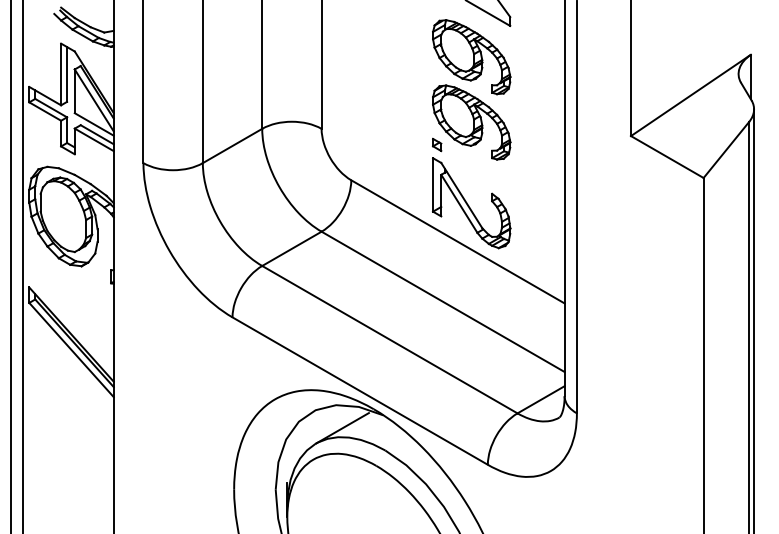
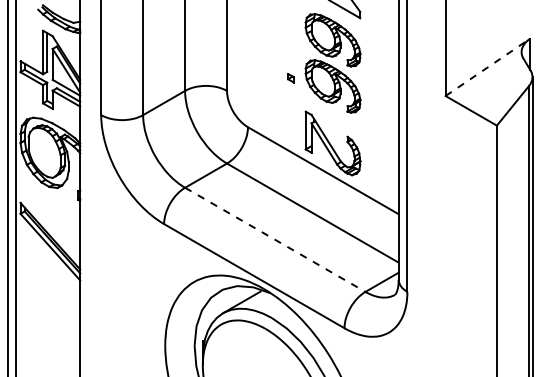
line: (691, 95) -> (488, 67), solid -> dashed
part: (437, 144) -> (291, 77), moved
line: (390, 339) -> (275, 239), solid -> dashed

